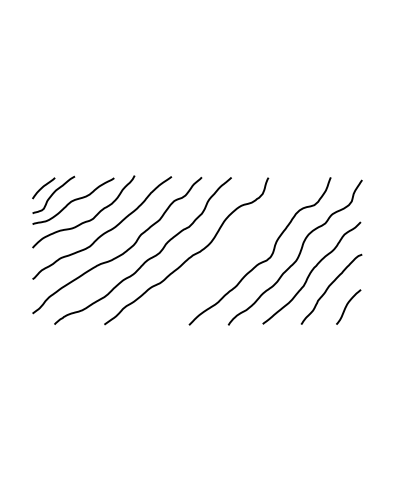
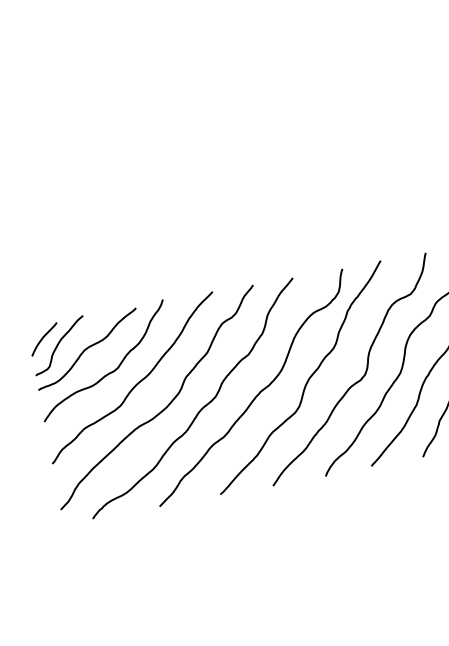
curve: (227, 253) -> (306, 380), added

